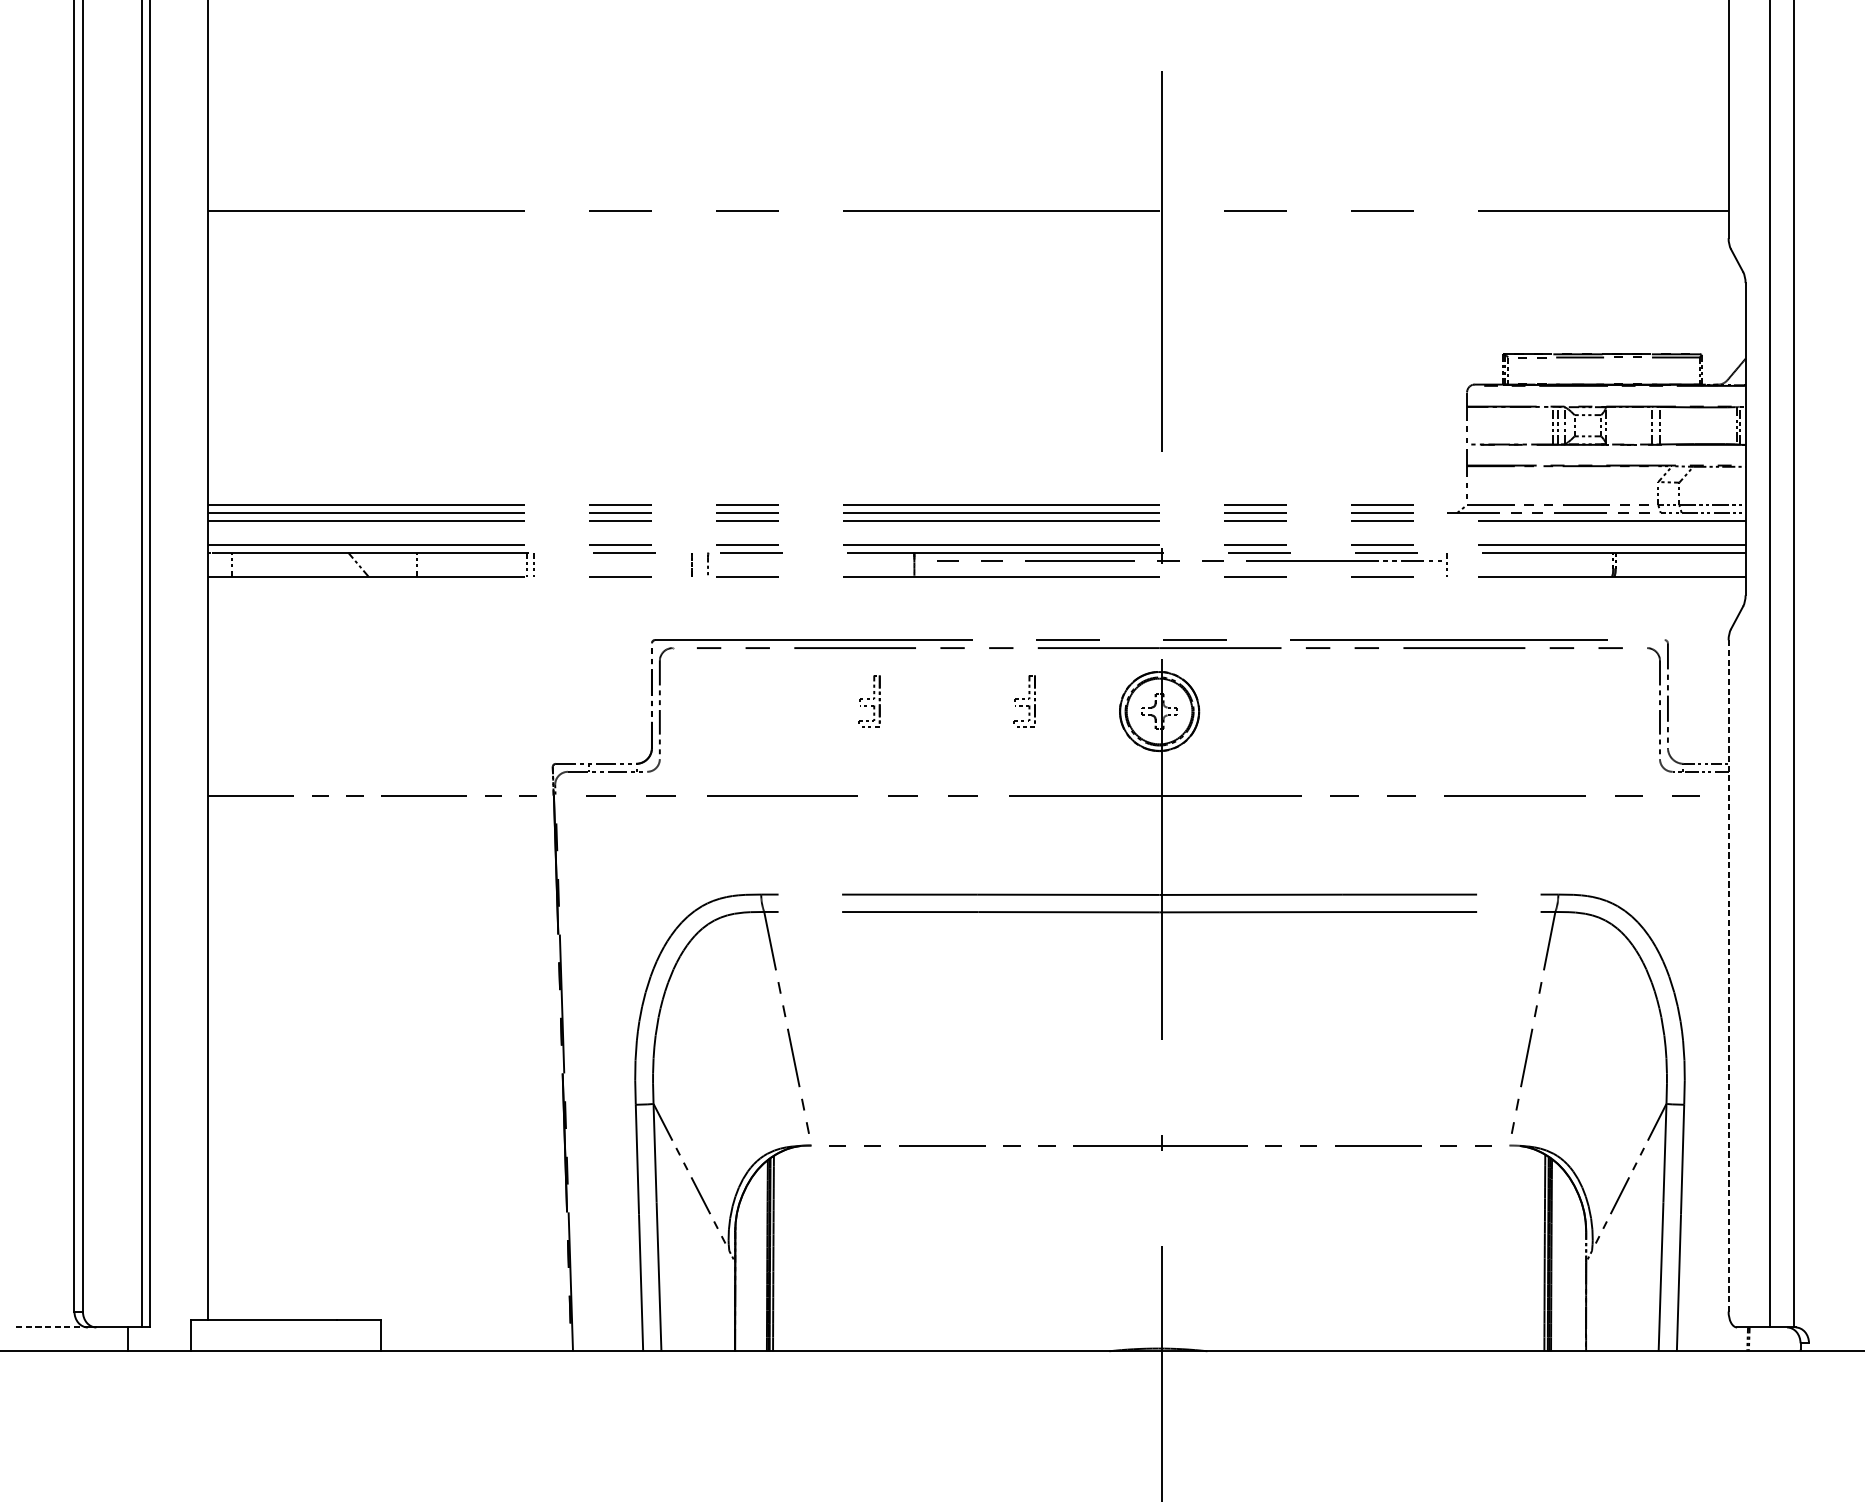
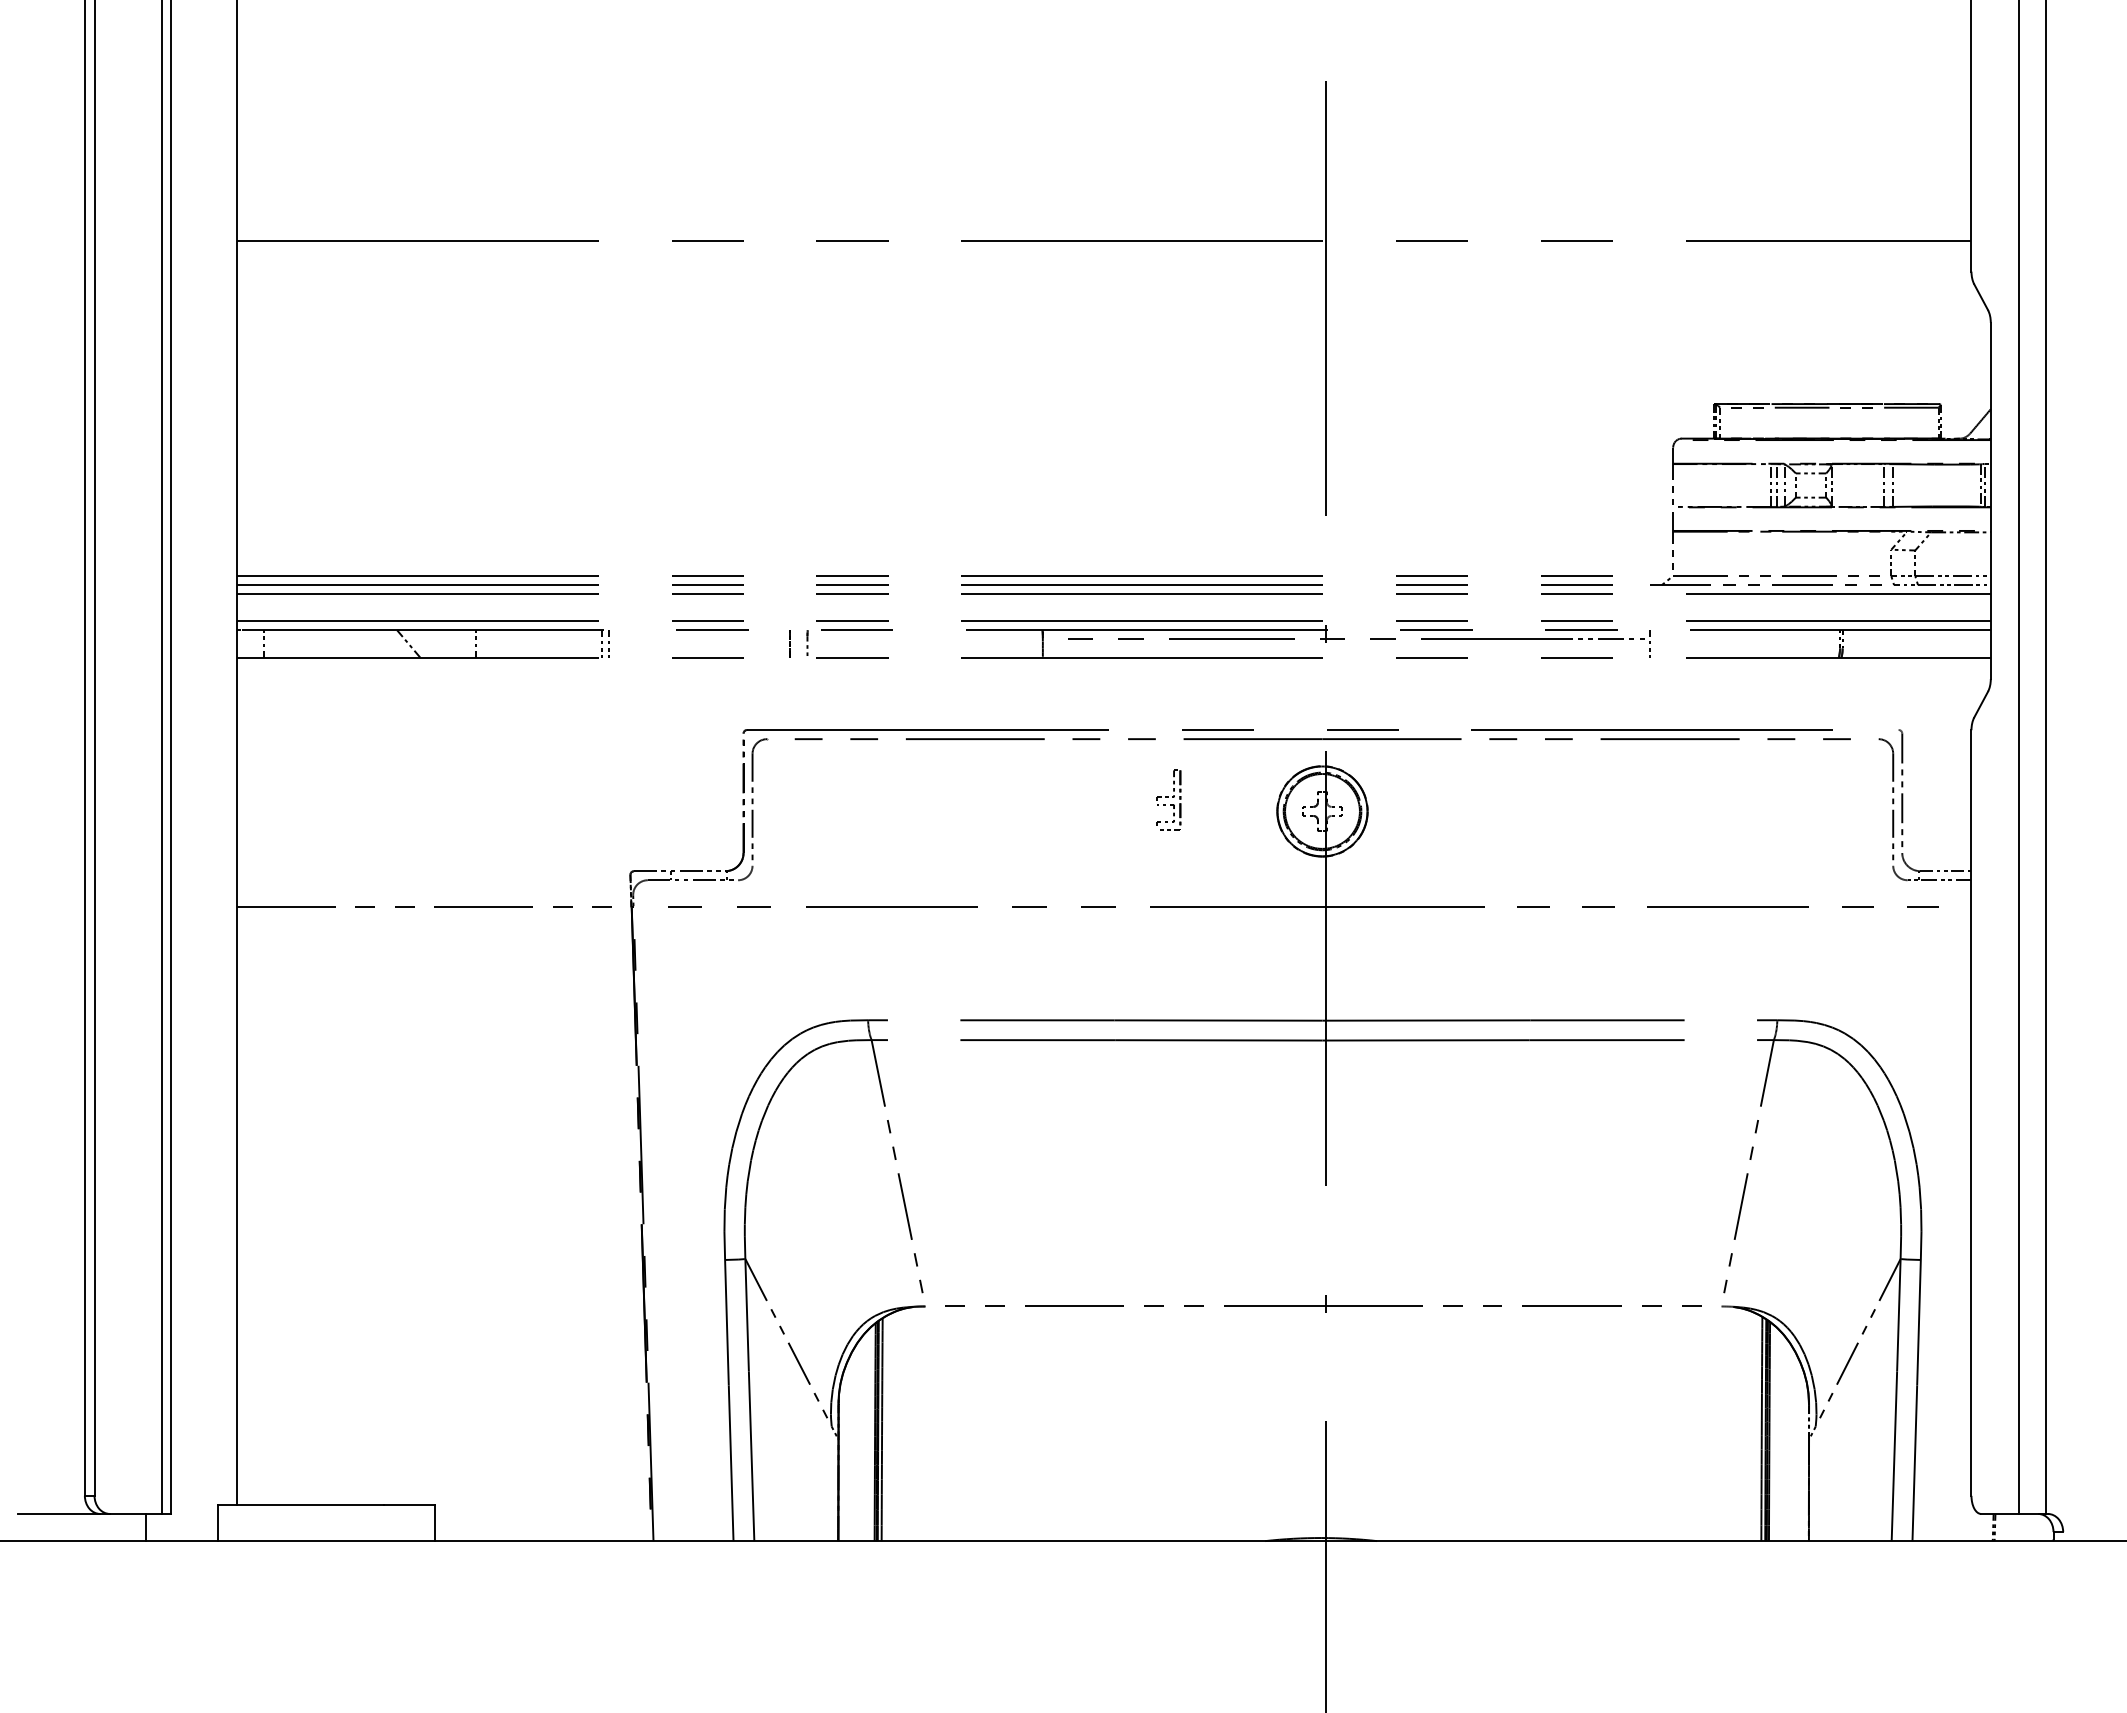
part: (869, 701) -> (991, 799), removed
line: (1728, 976) -> (1971, 1113), dashed -> solid
line: (52, 1327) -> (59, 1513), dashed -> solid

